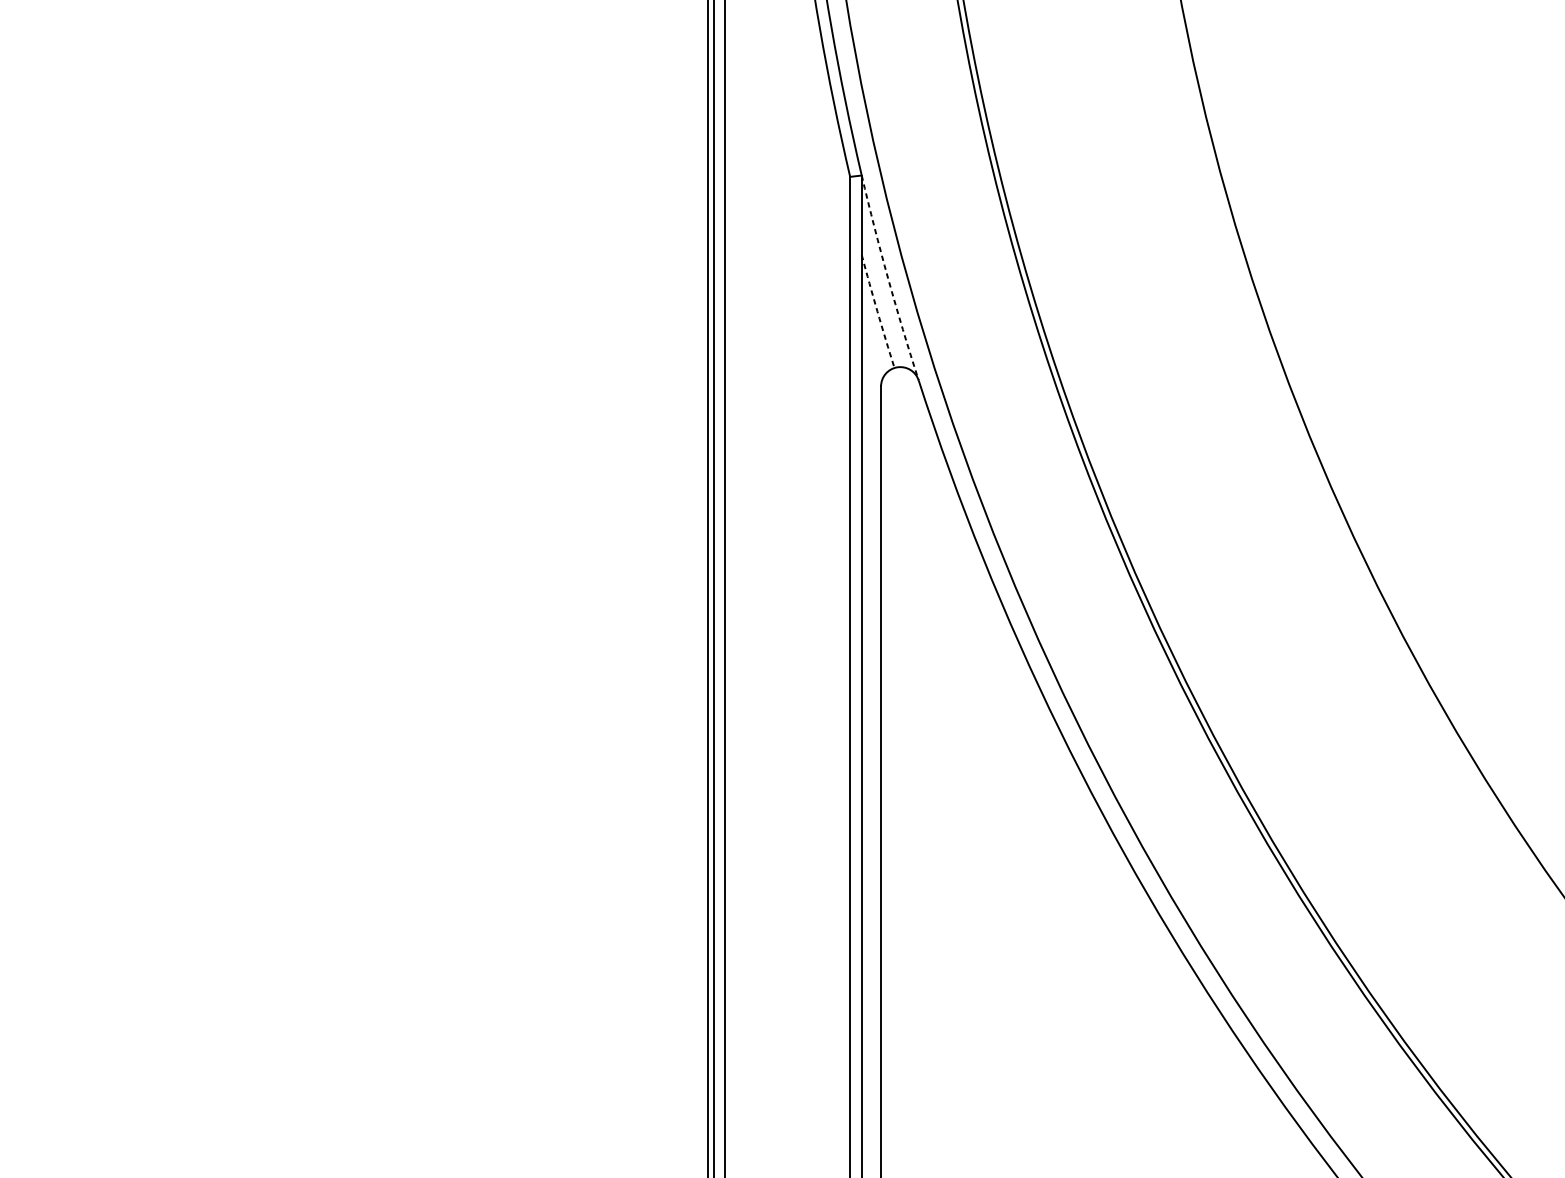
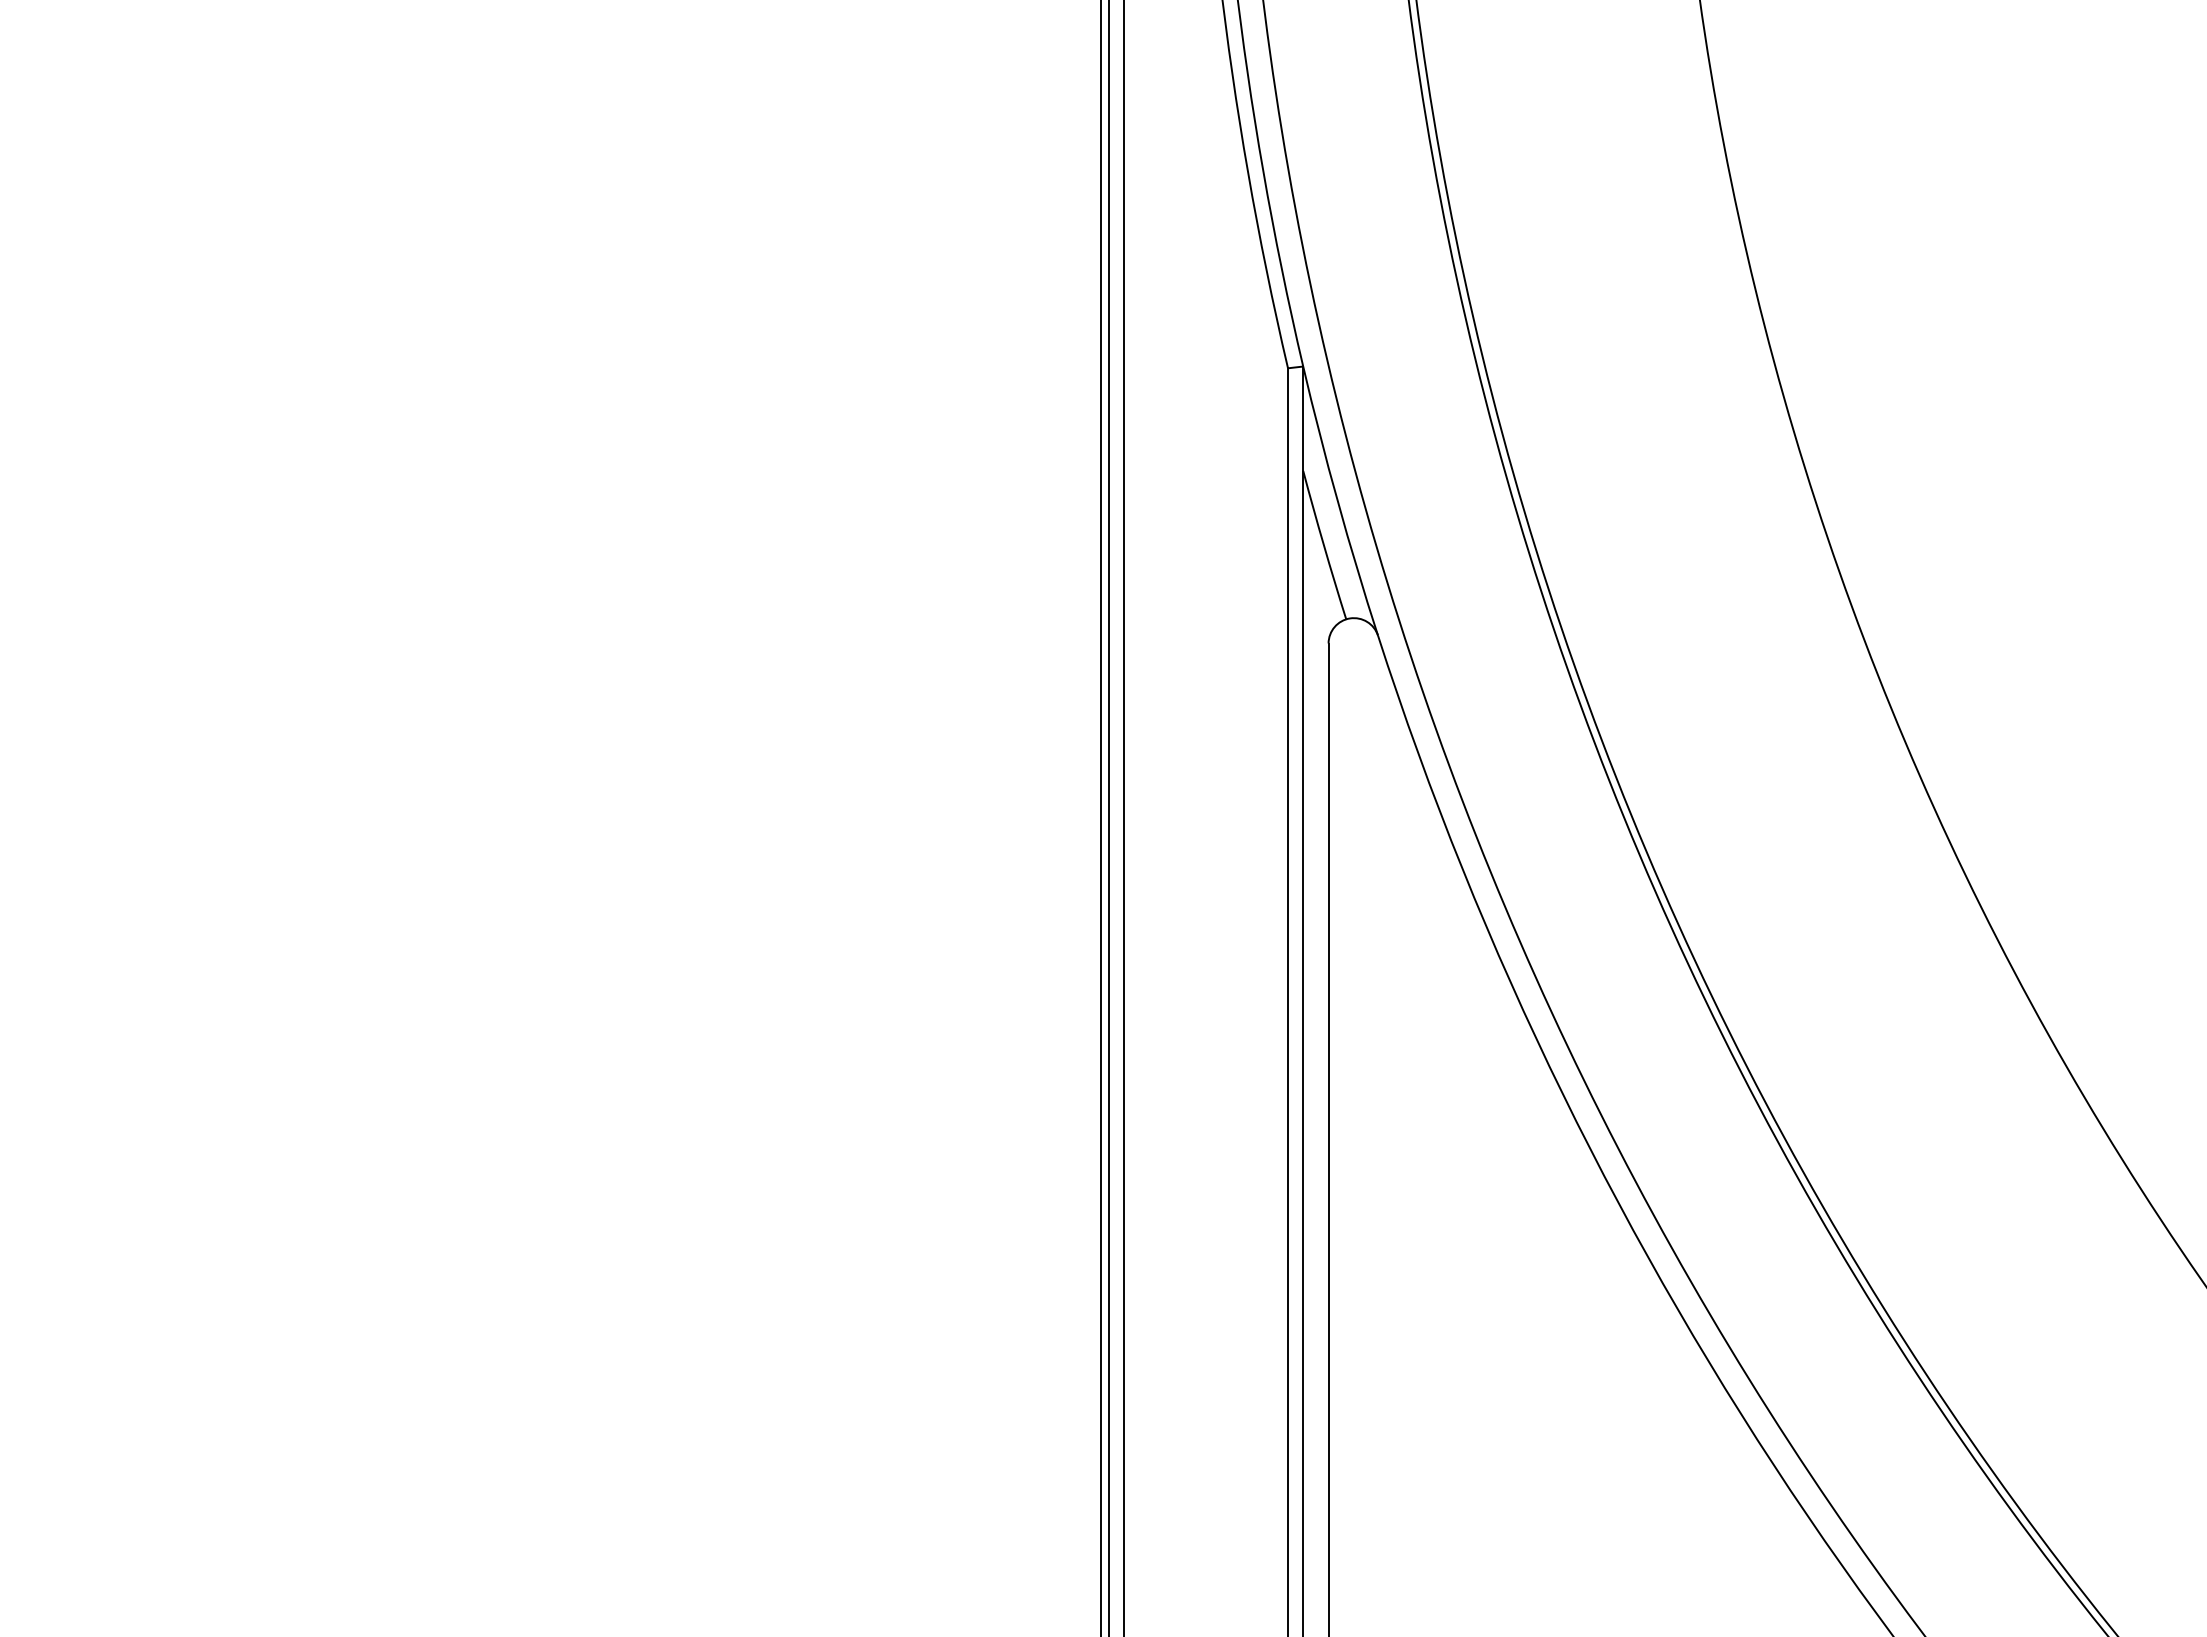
arc: (887, 278) -> (1337, 501), dashed -> solid
arc: (877, 311) -> (1323, 545), dashed -> solid

